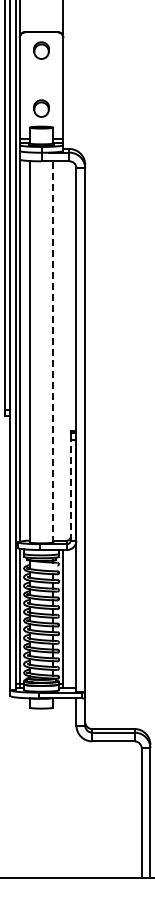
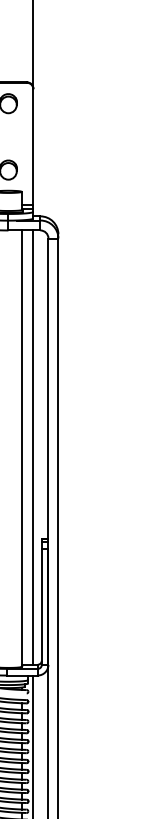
line: (63, 350) -> (33, 447), added
line: (53, 351) -> (22, 448), dashed -> solid
line: (70, 489) -> (41, 606), dashed -> solid

